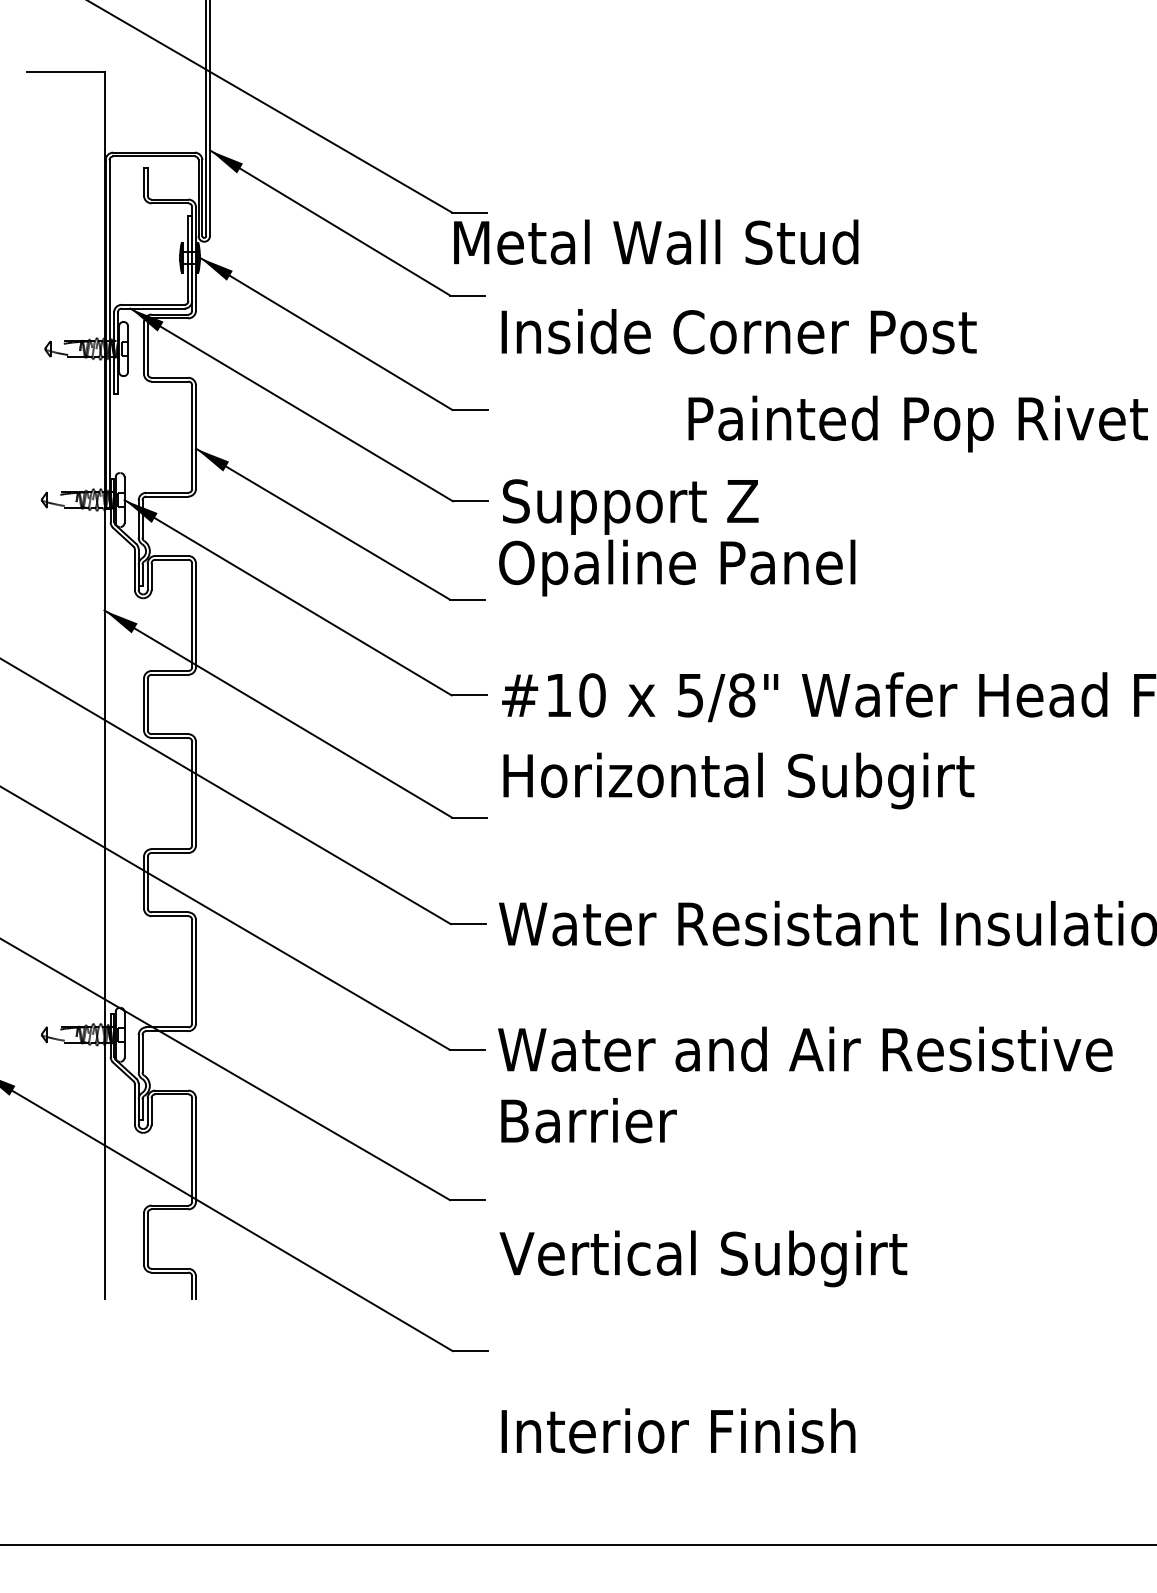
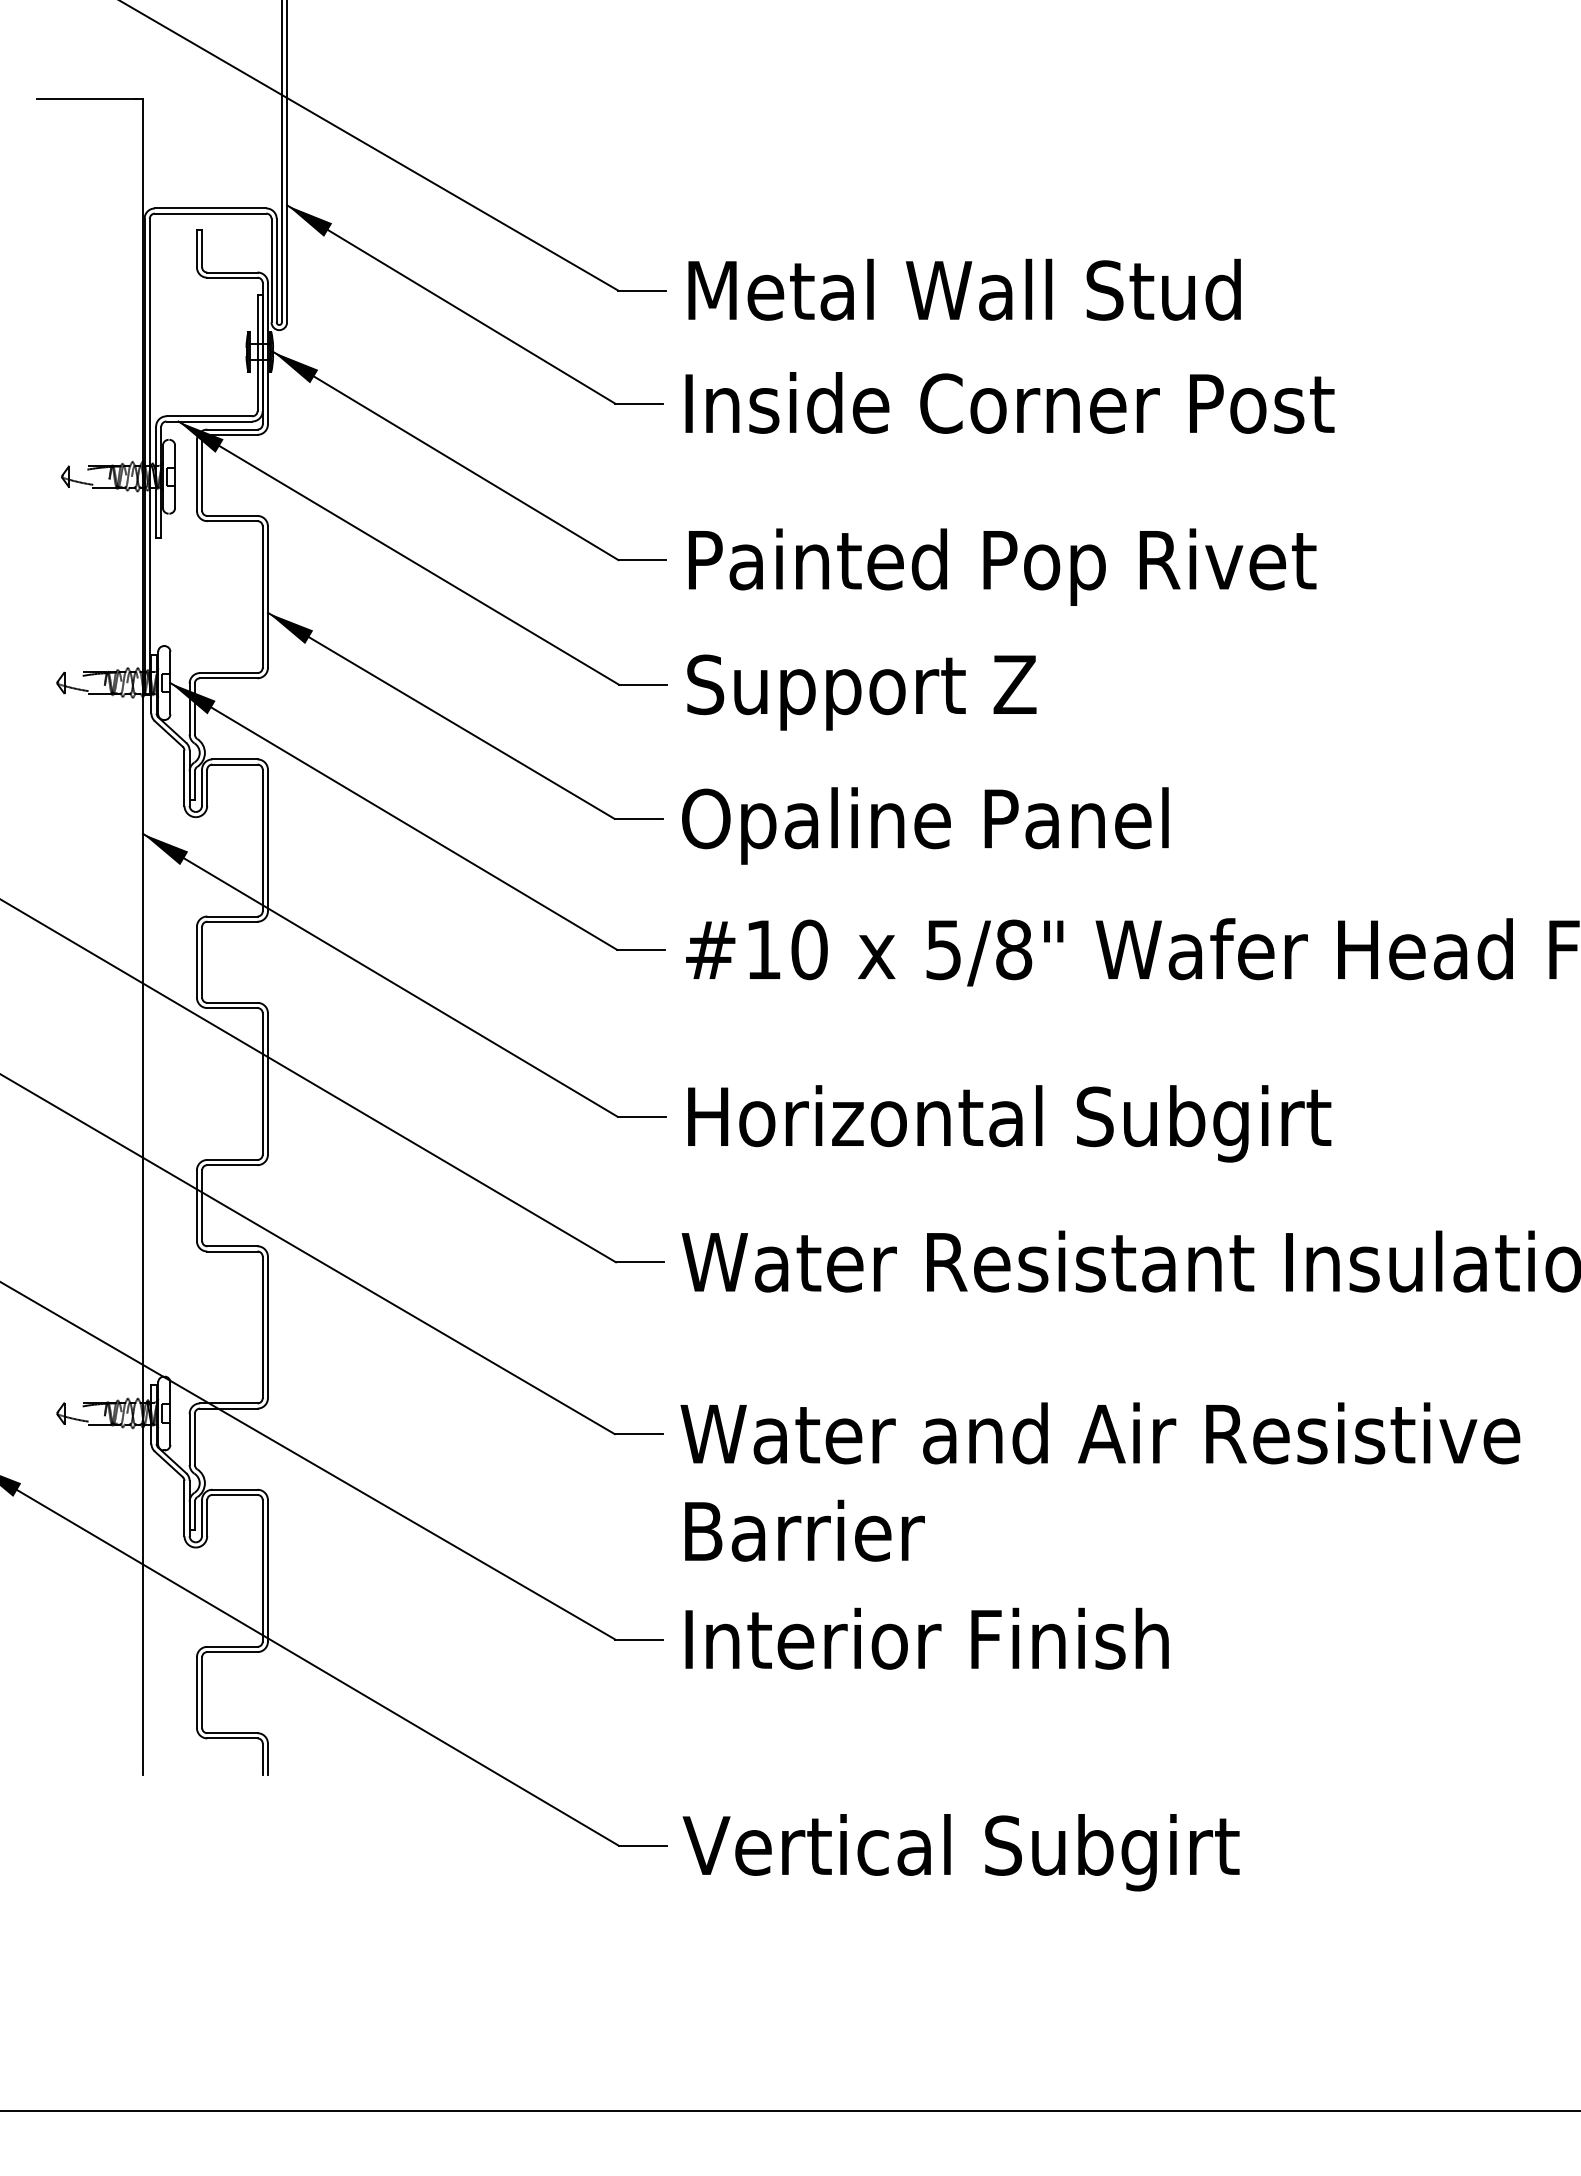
text: (656, 242) -> (964, 289), moved
text: (738, 331) -> (1009, 402), moved
text: (918, 423) -> (1002, 566), moved
text: (677, 567) -> (925, 825), moved
text: (738, 780) -> (1009, 1123), moved
text: (702, 1258) -> (960, 1852), moved
text: (678, 1430) -> (926, 1638), moved

